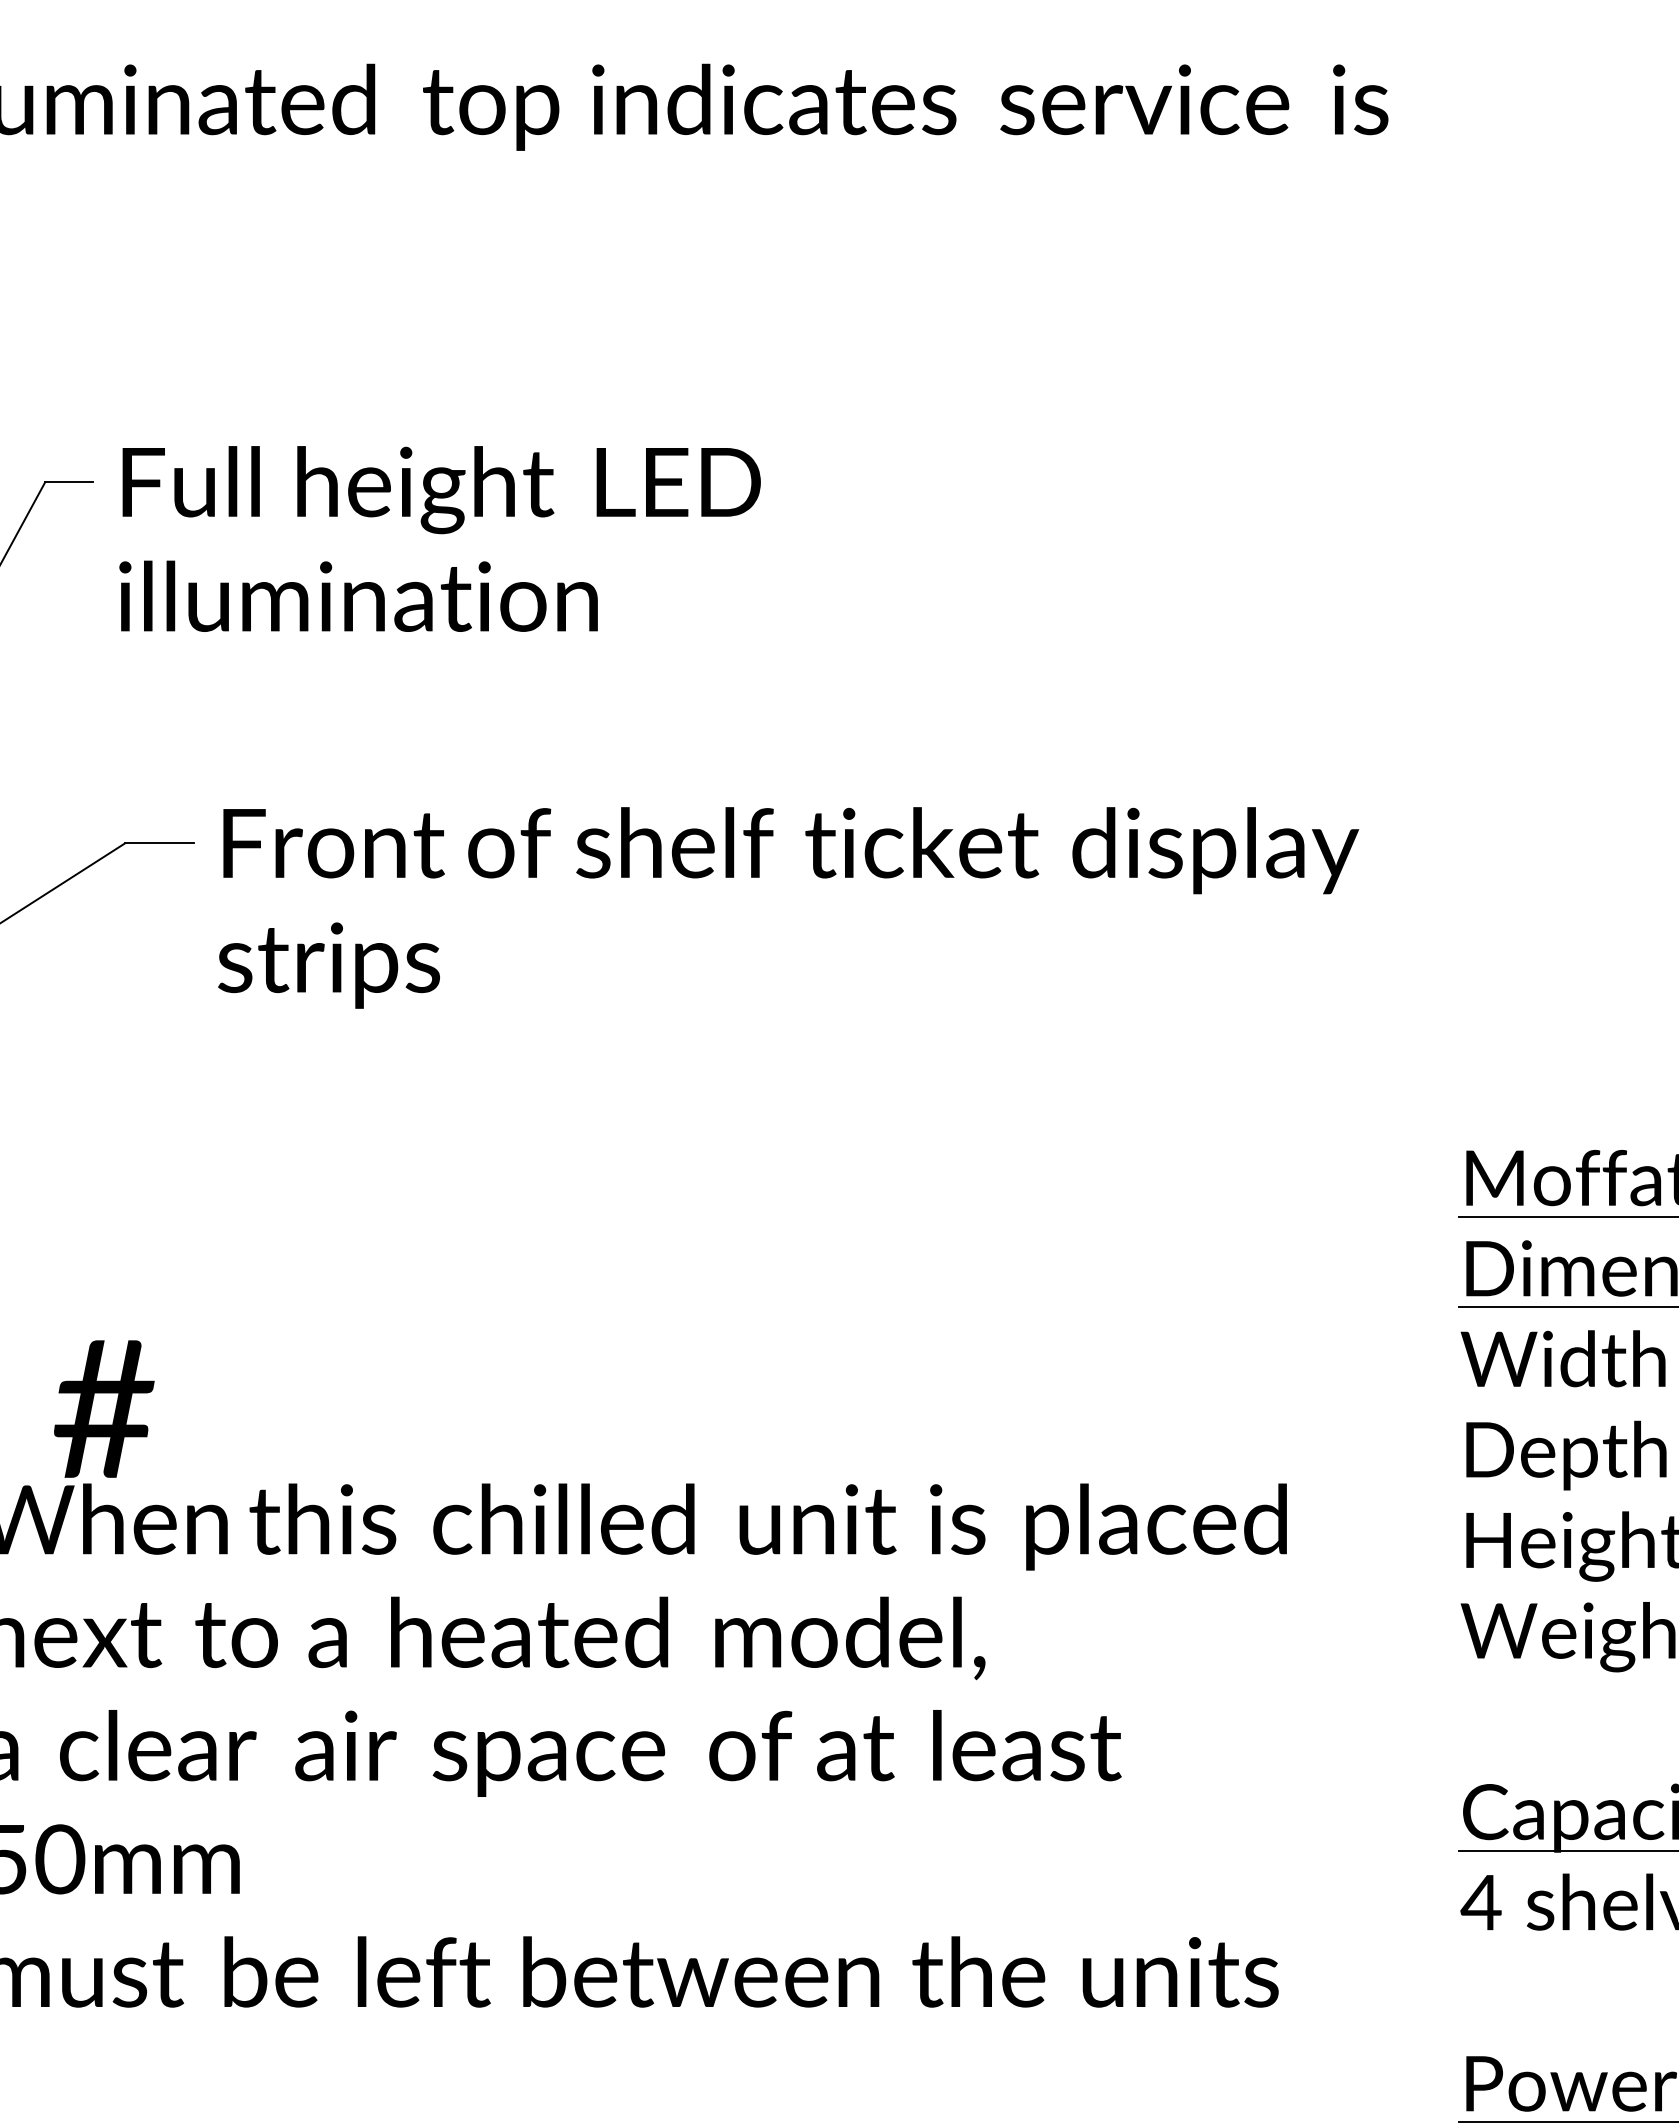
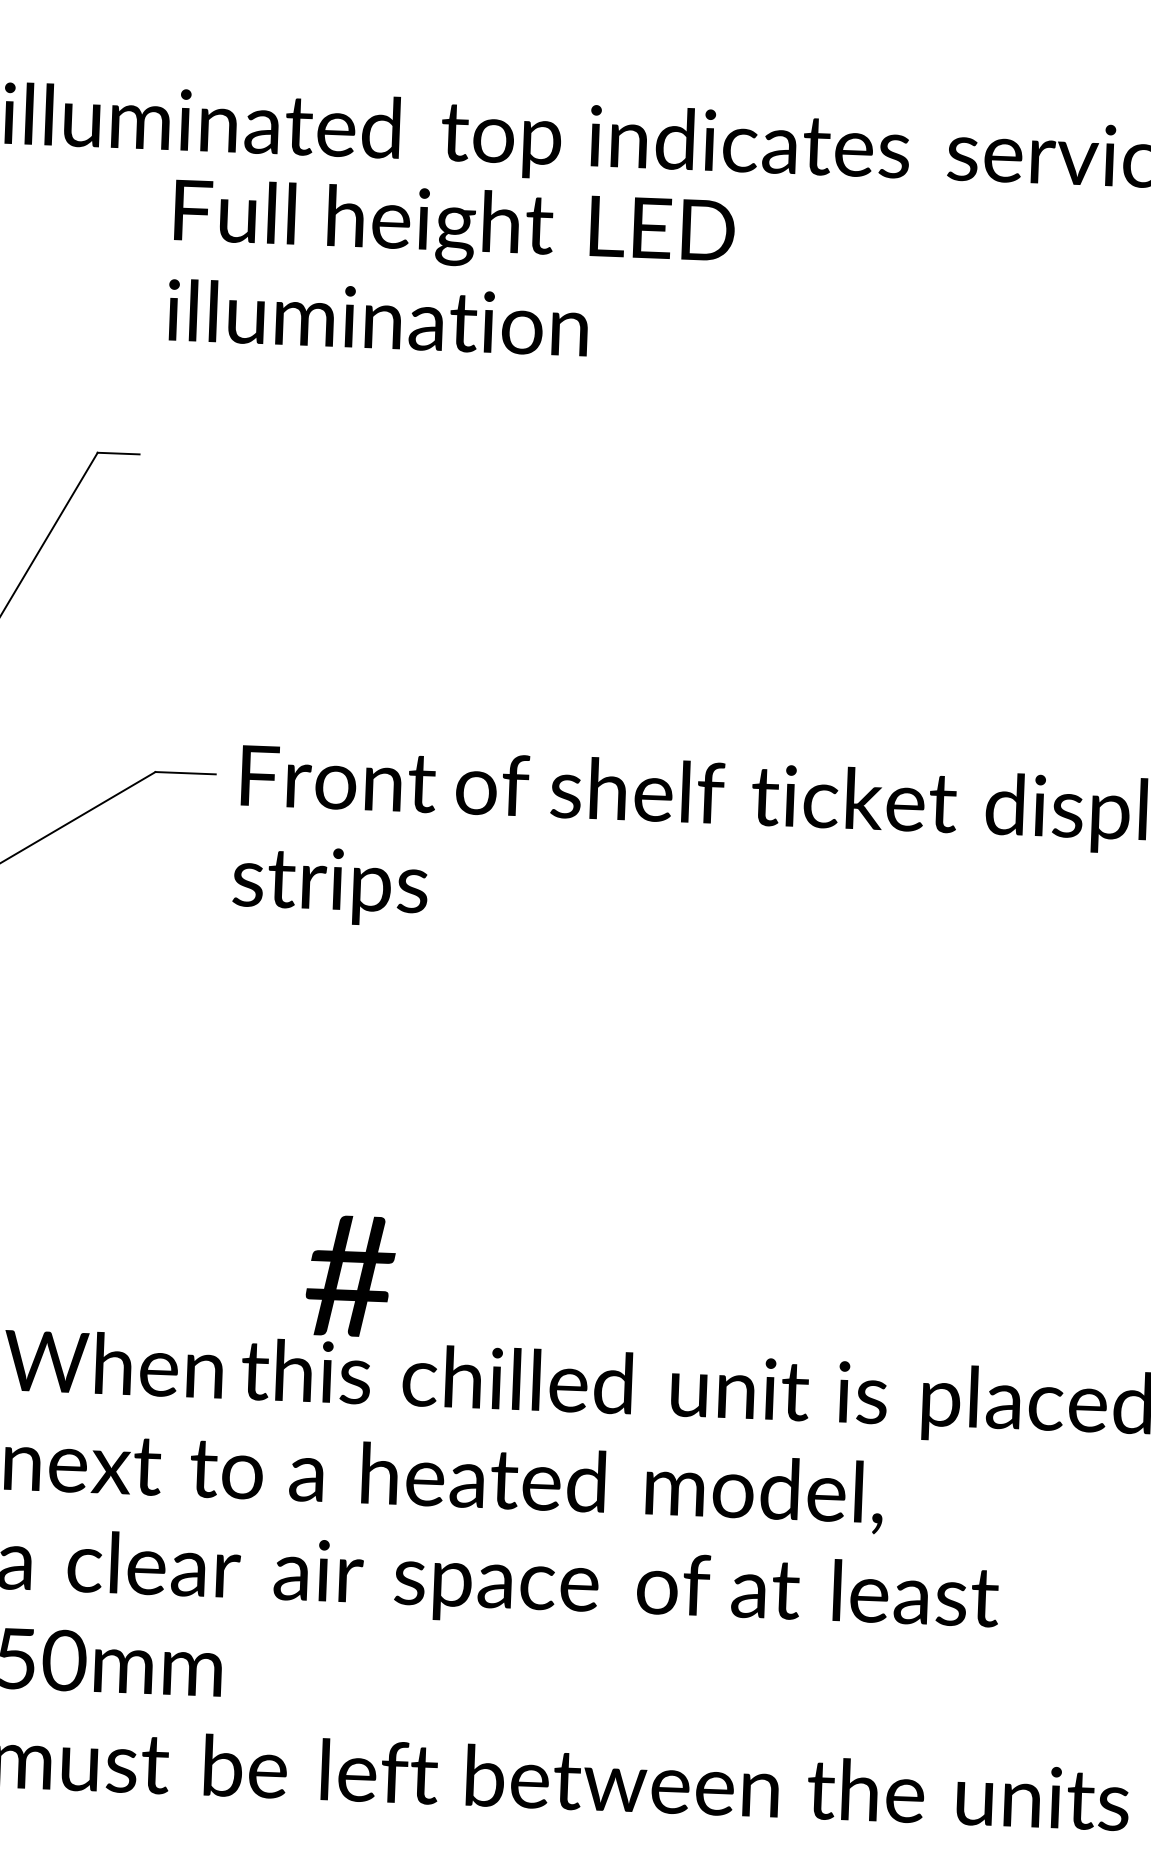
text: (439, 538) -> (450, 269), moved
text: (104, 1408) -> (350, 1275), moved

